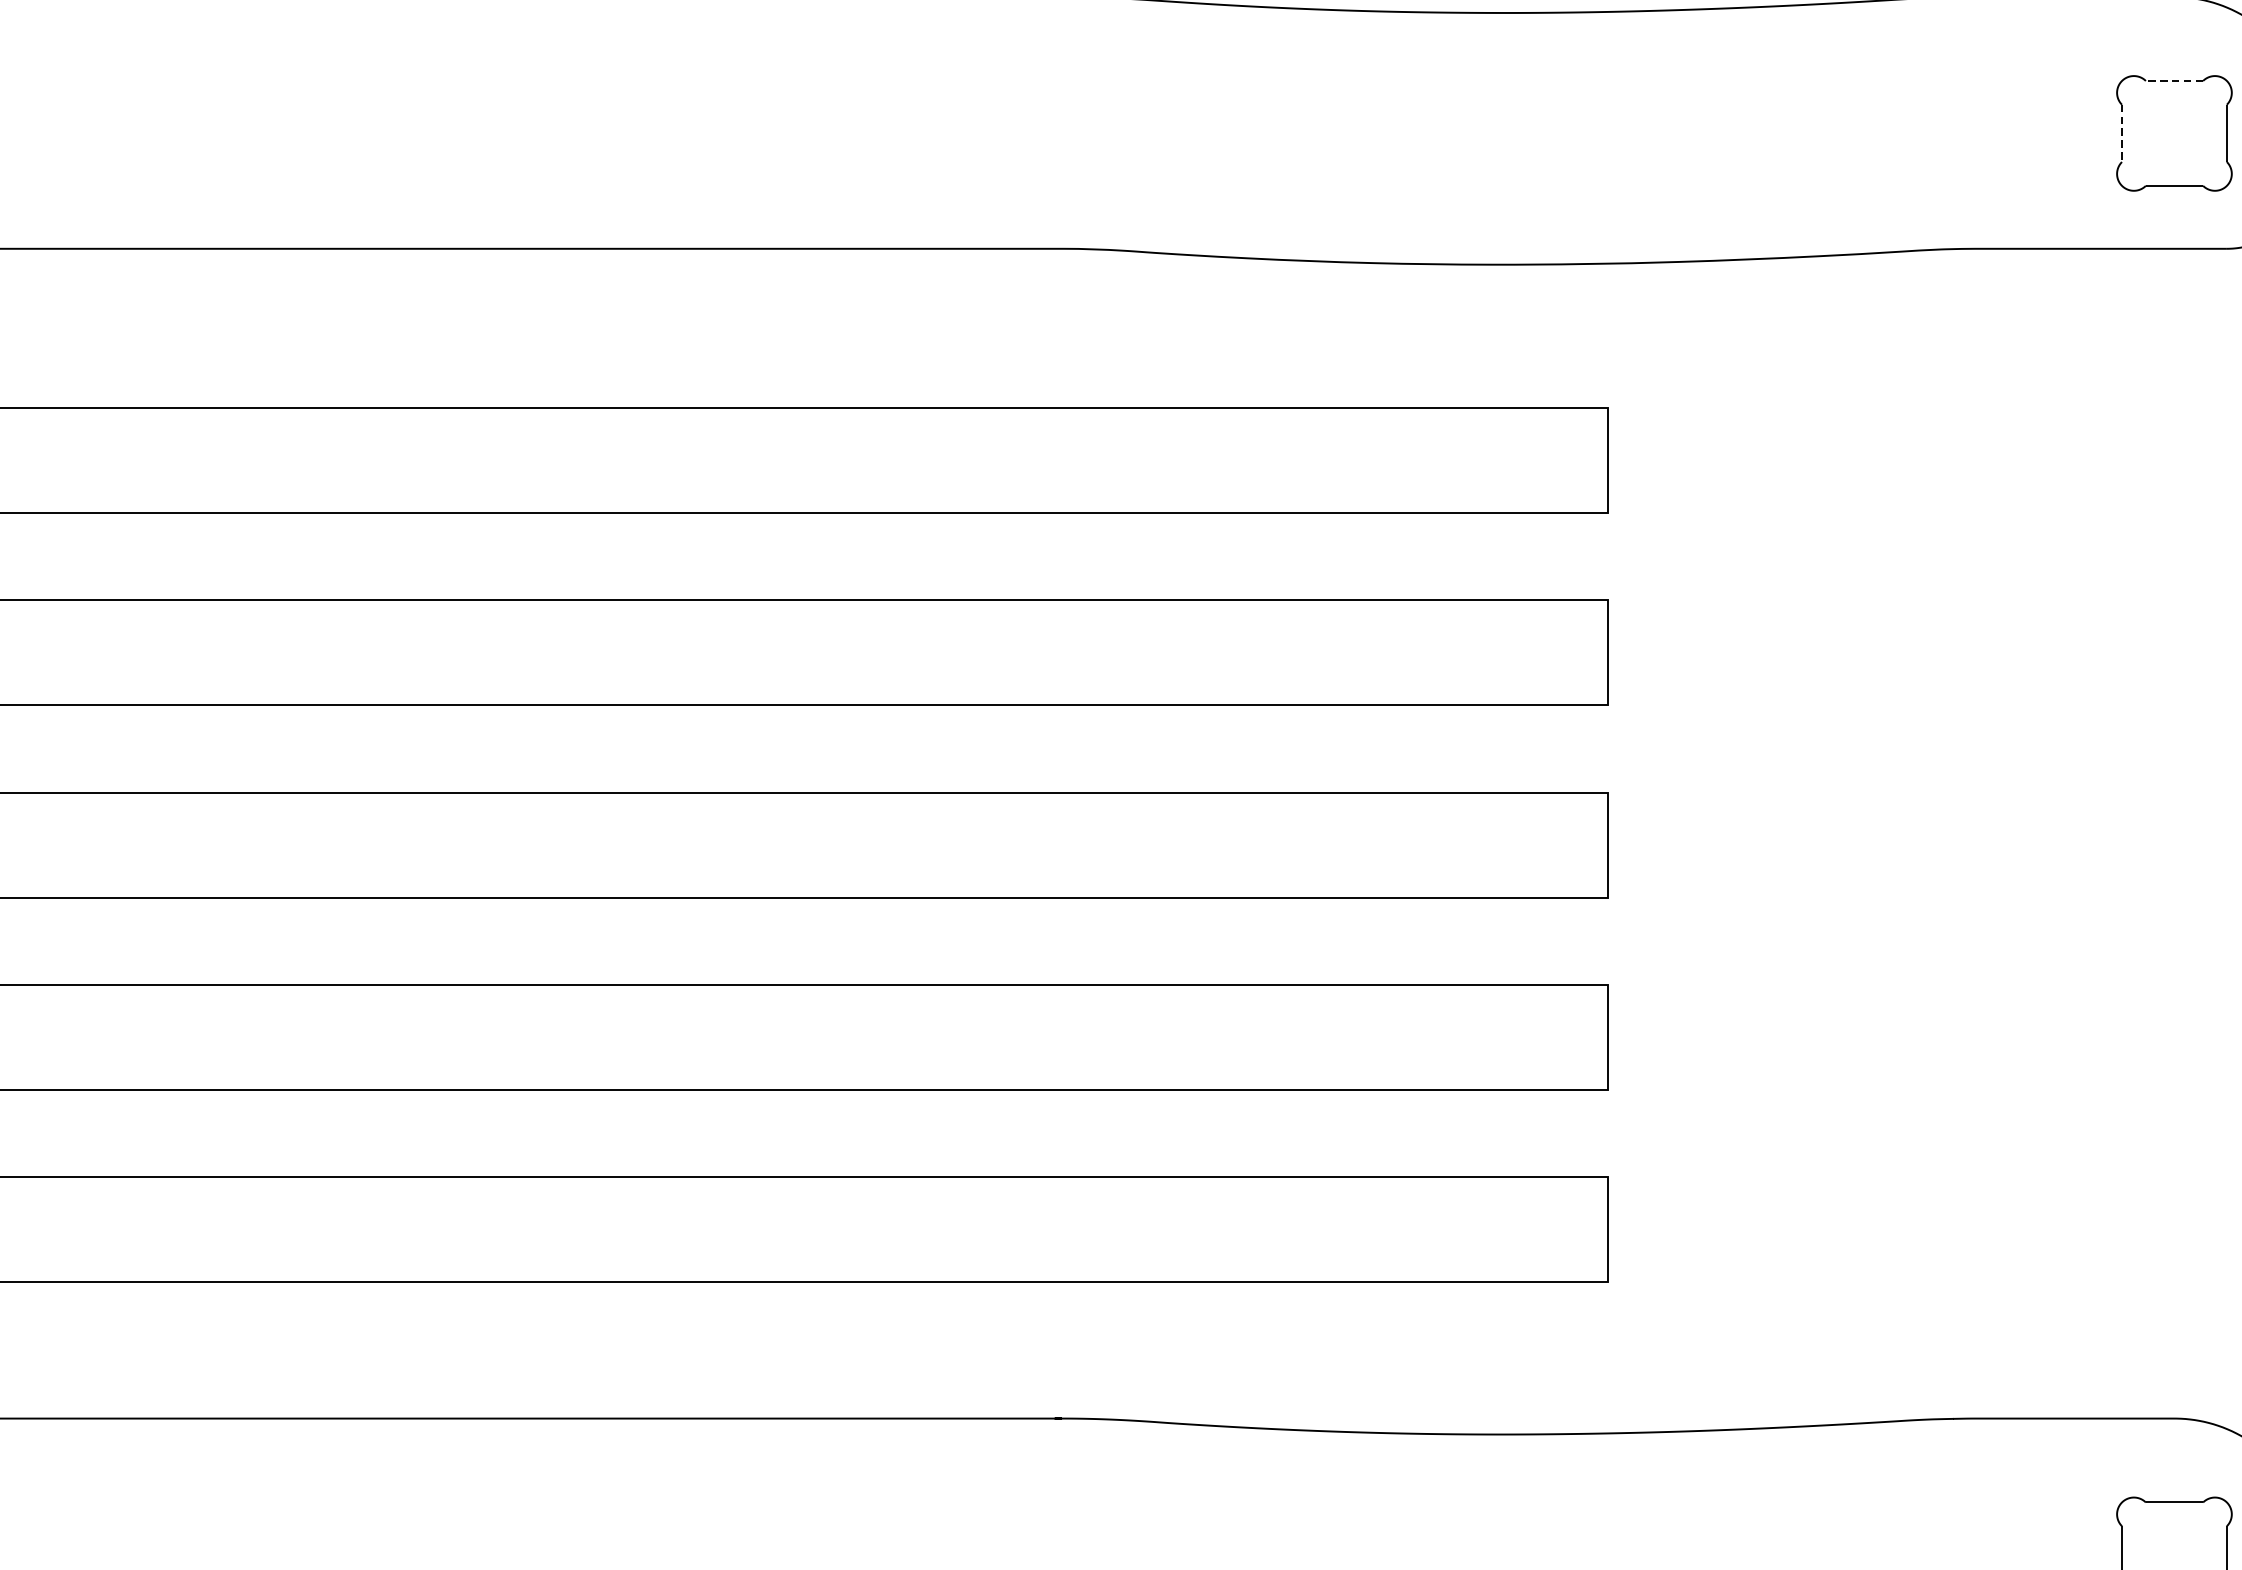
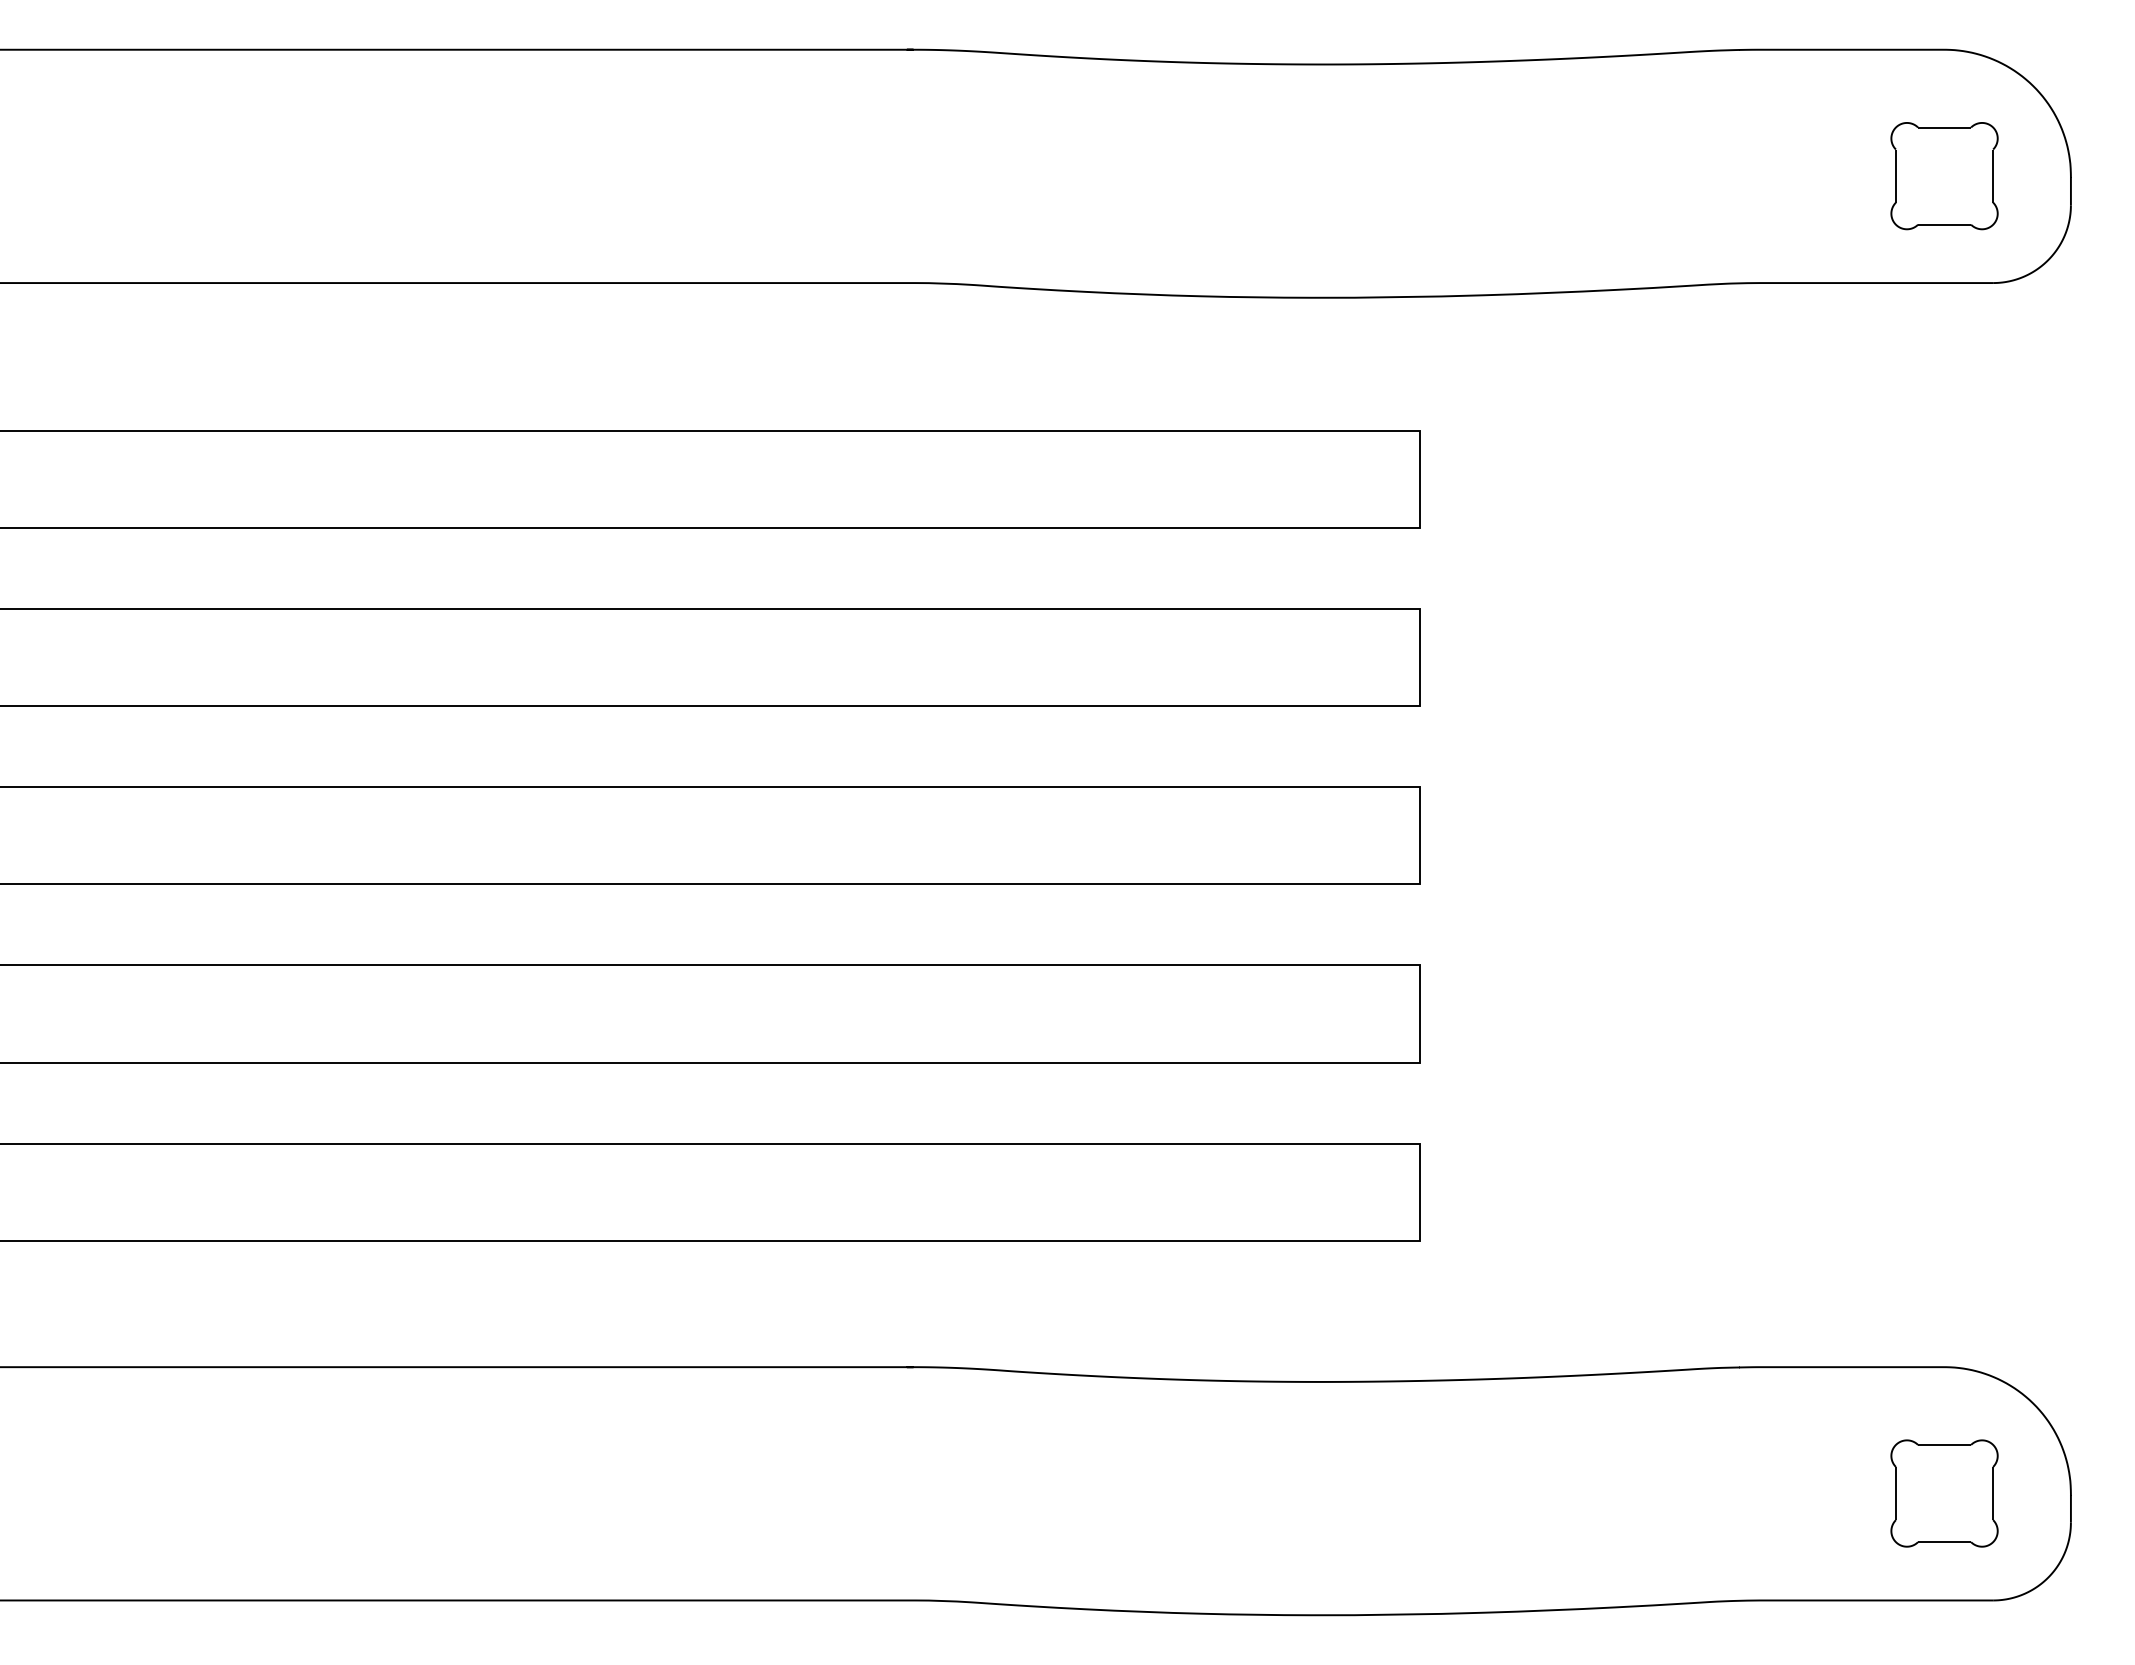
line: (2174, 80) -> (1944, 127), dashed -> solid
line: (2121, 133) -> (1895, 176), dashed -> solid

